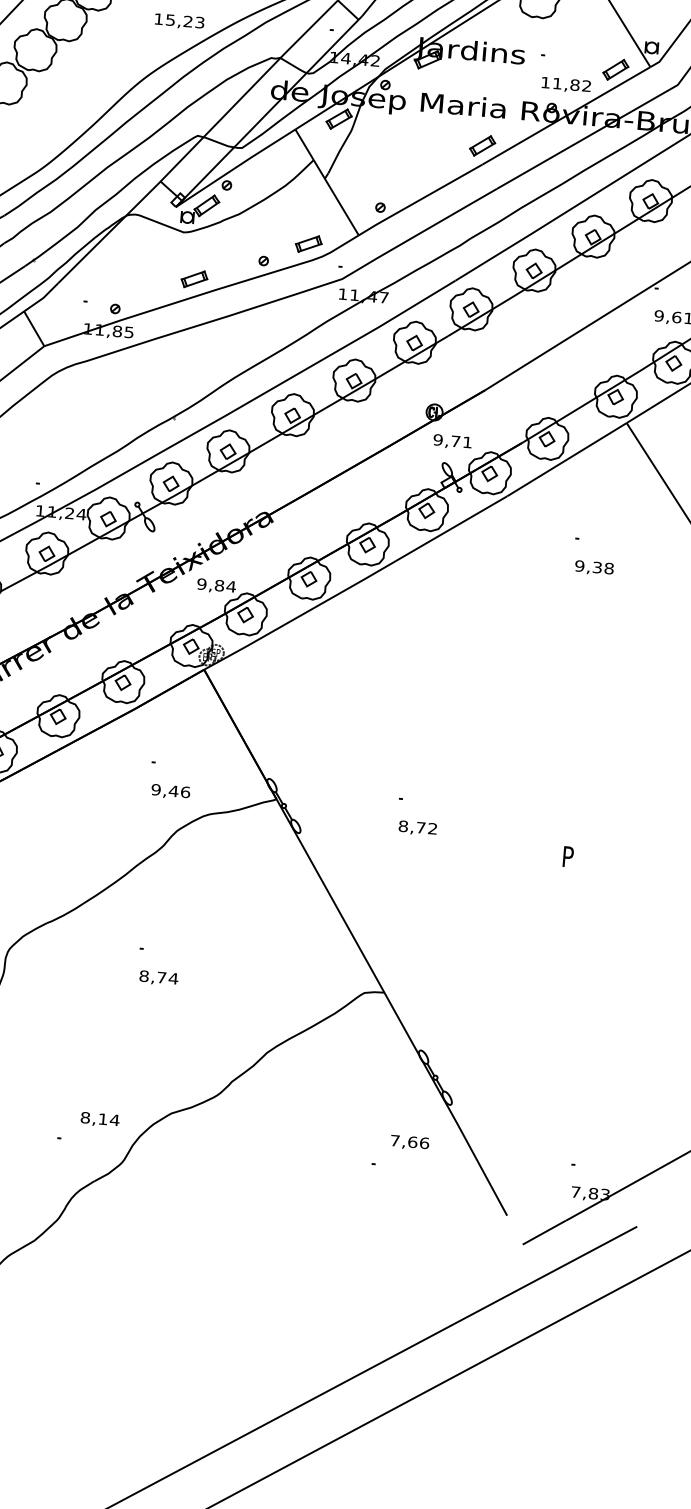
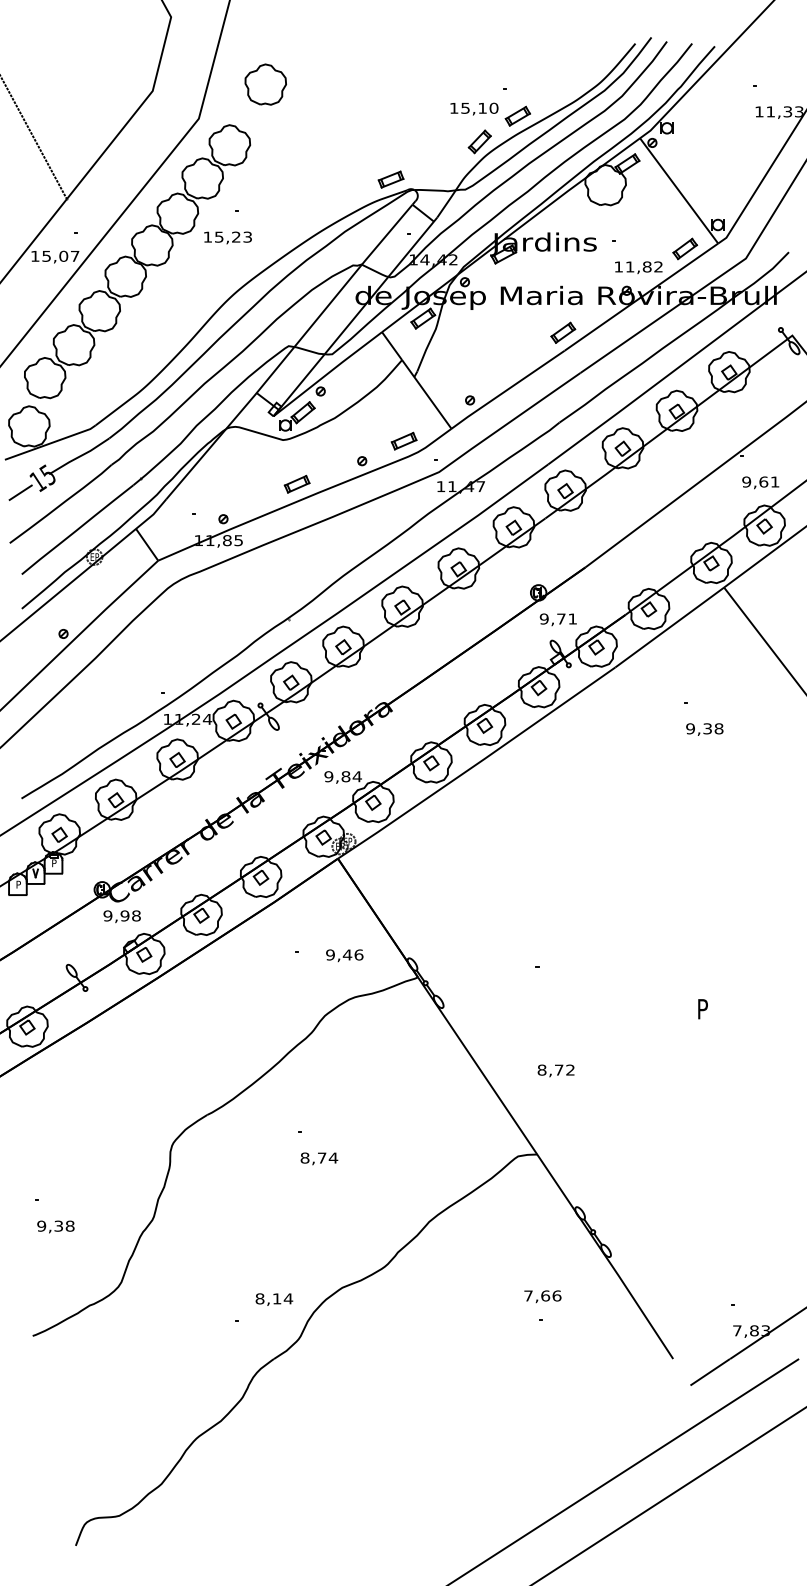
text: (179, 21) -> (227, 237), moved
text: (170, 791) -> (344, 955), moved
text: (417, 827) -> (555, 1070), moved
text: (409, 1142) -> (542, 1296), moved

